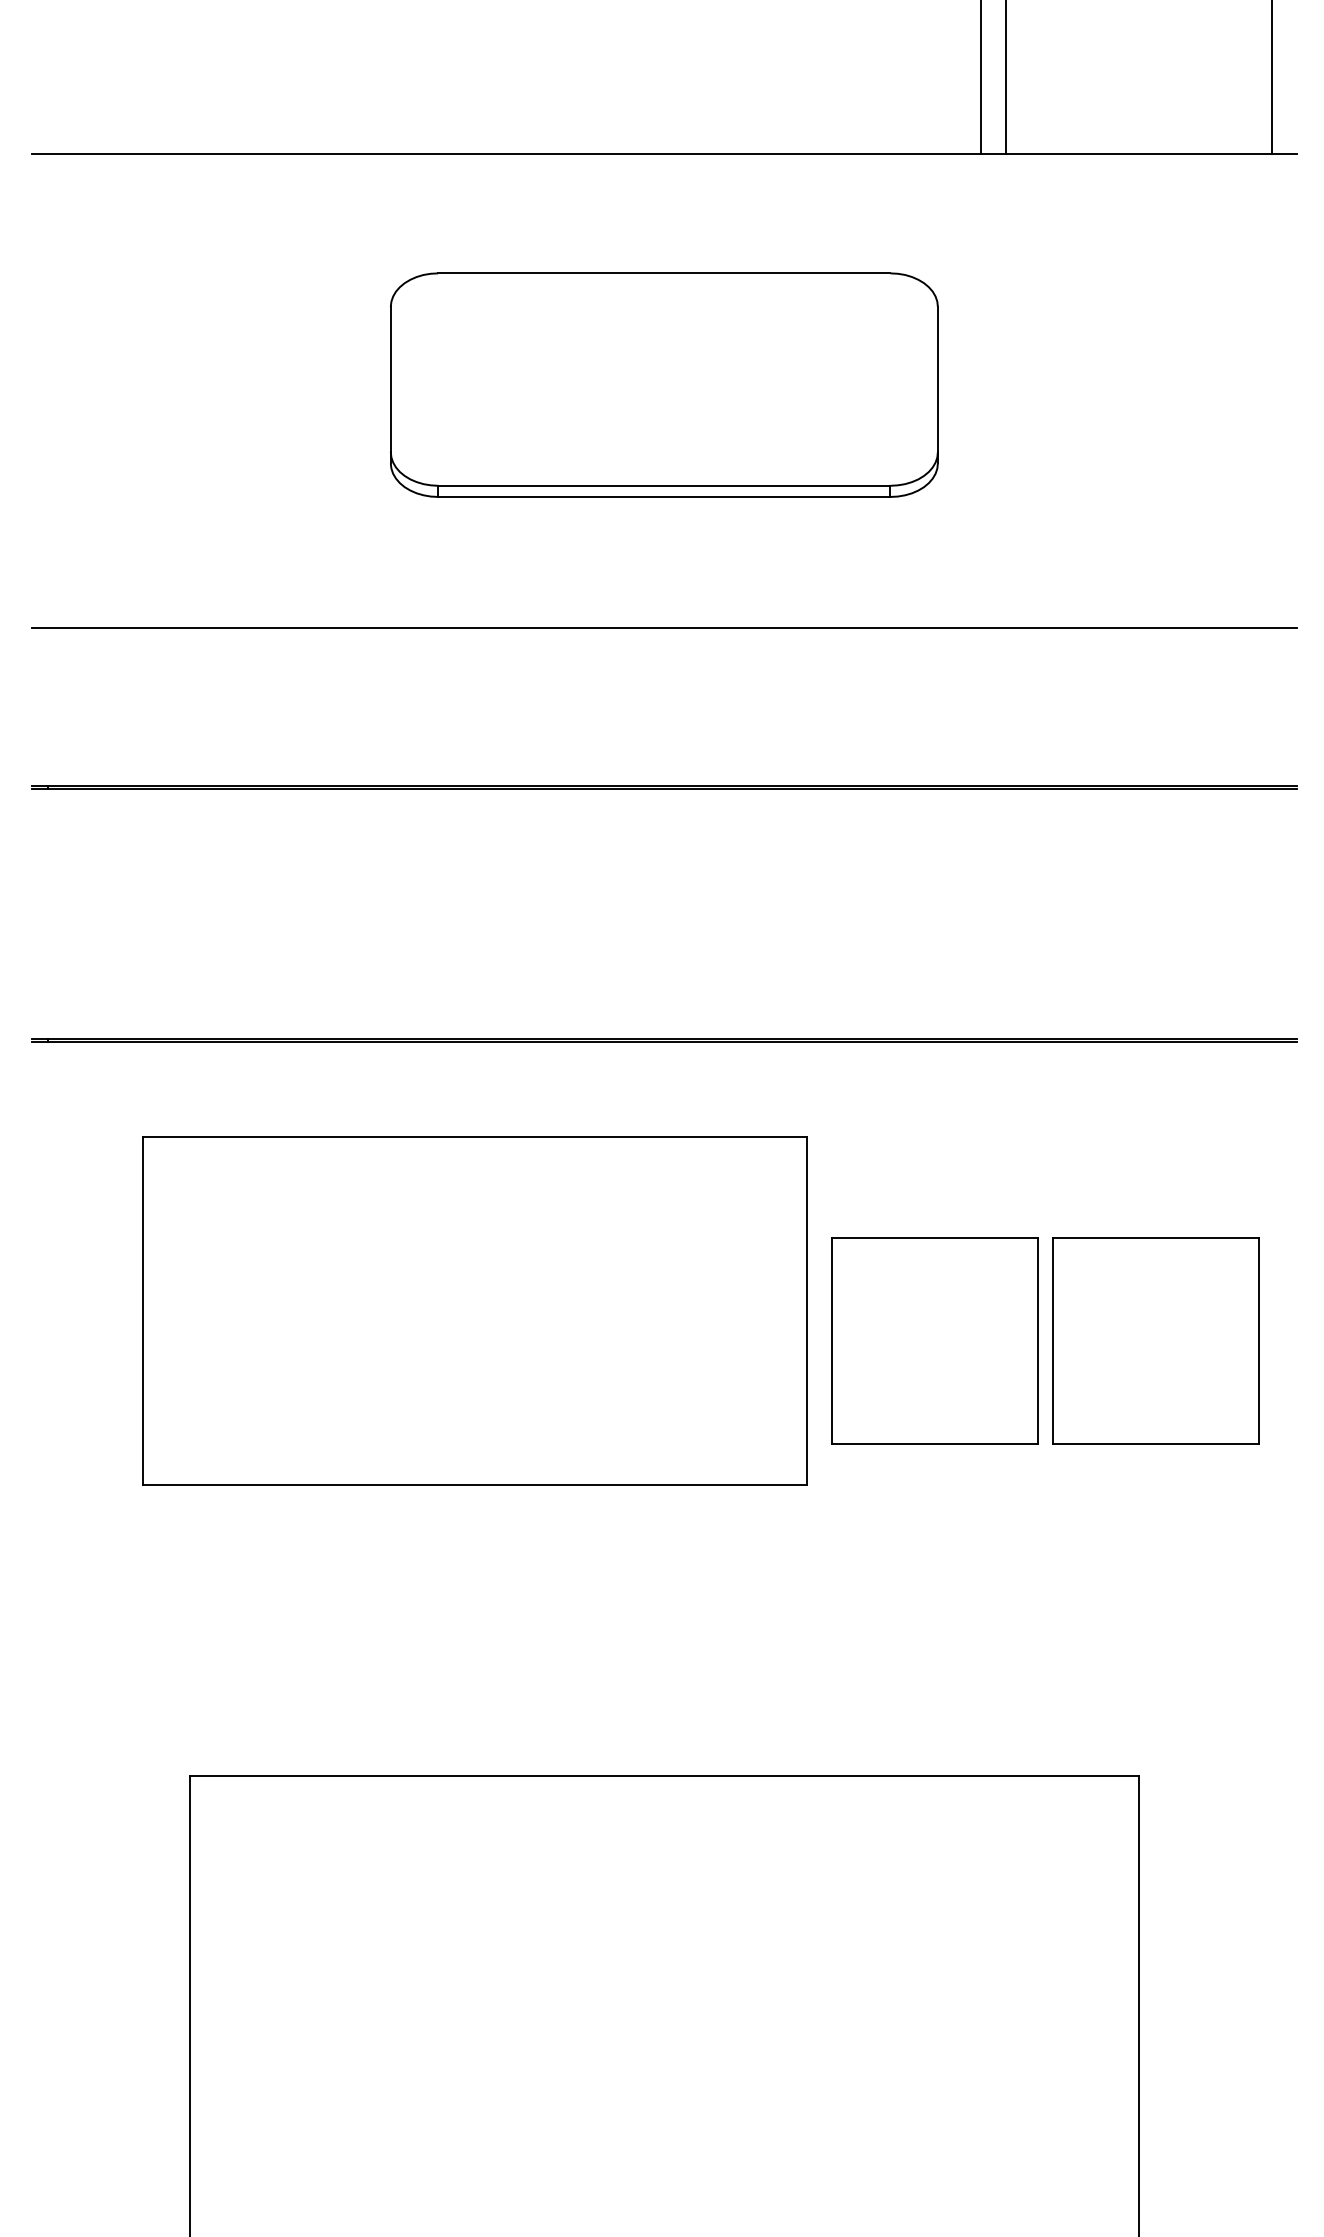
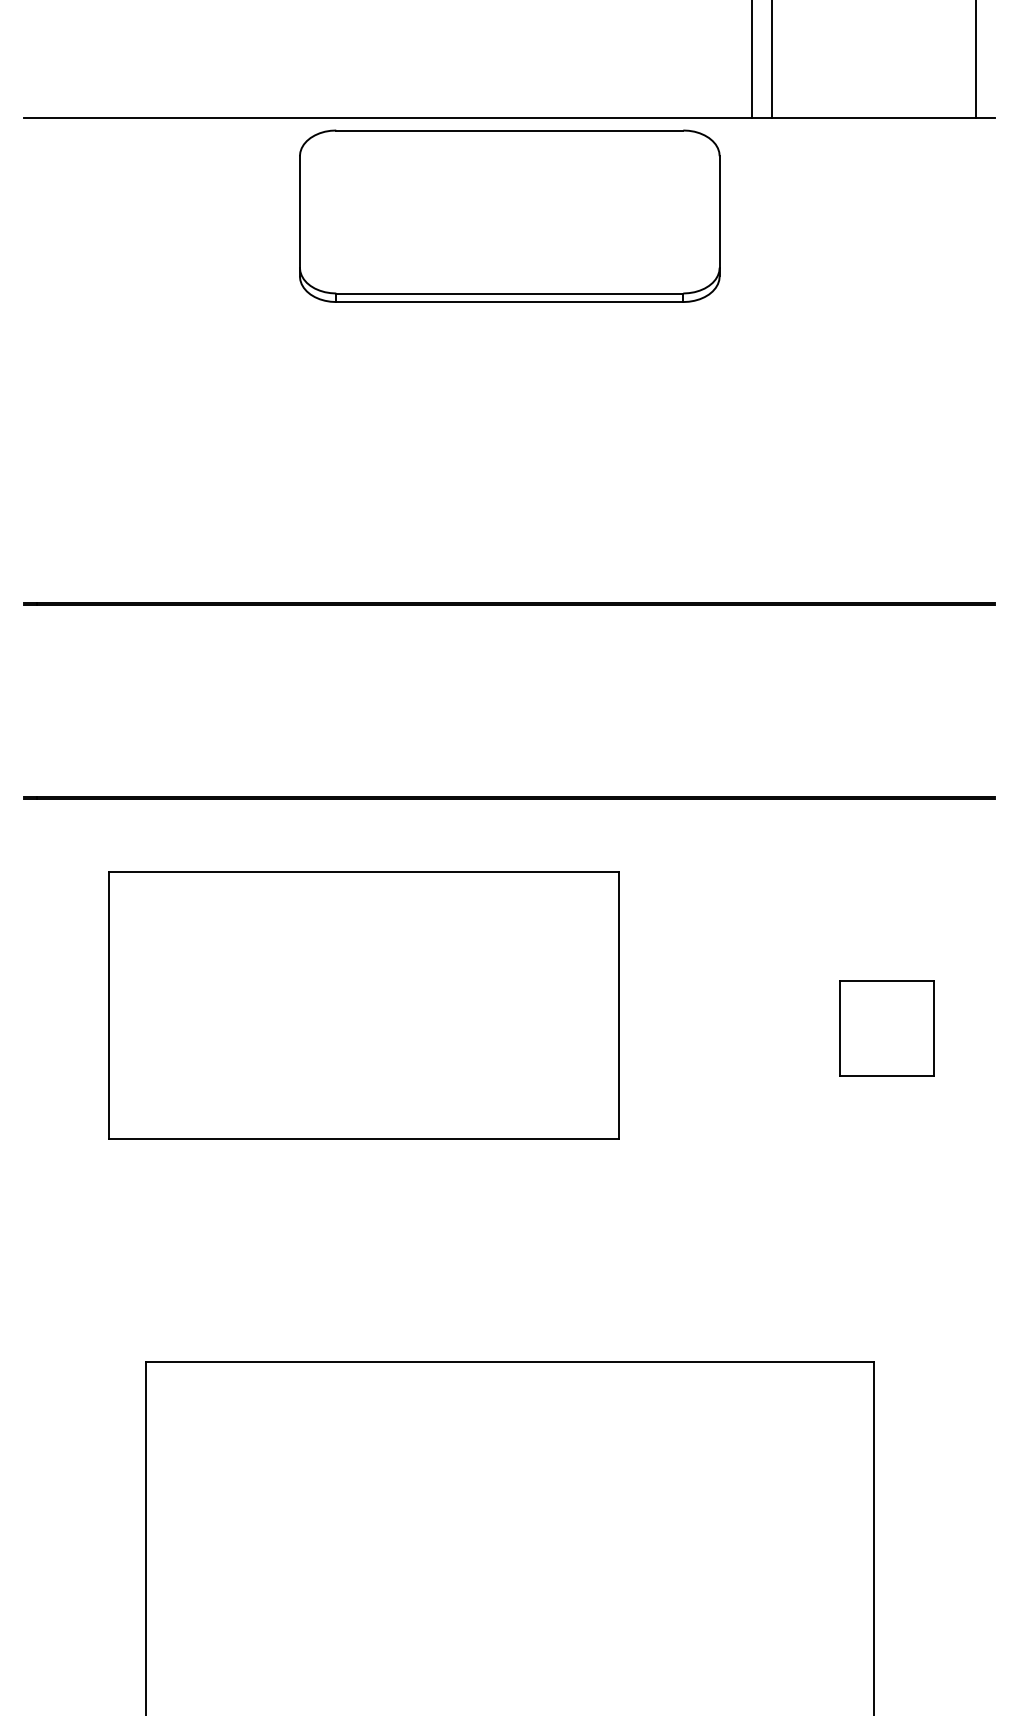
part: (664, 384) -> (509, 215), moved
line: (663, 627) -> (509, 481), removed
part: (934, 1340) -> (717, 1028), removed
part: (1155, 1340) -> (886, 1028), size x0.6

